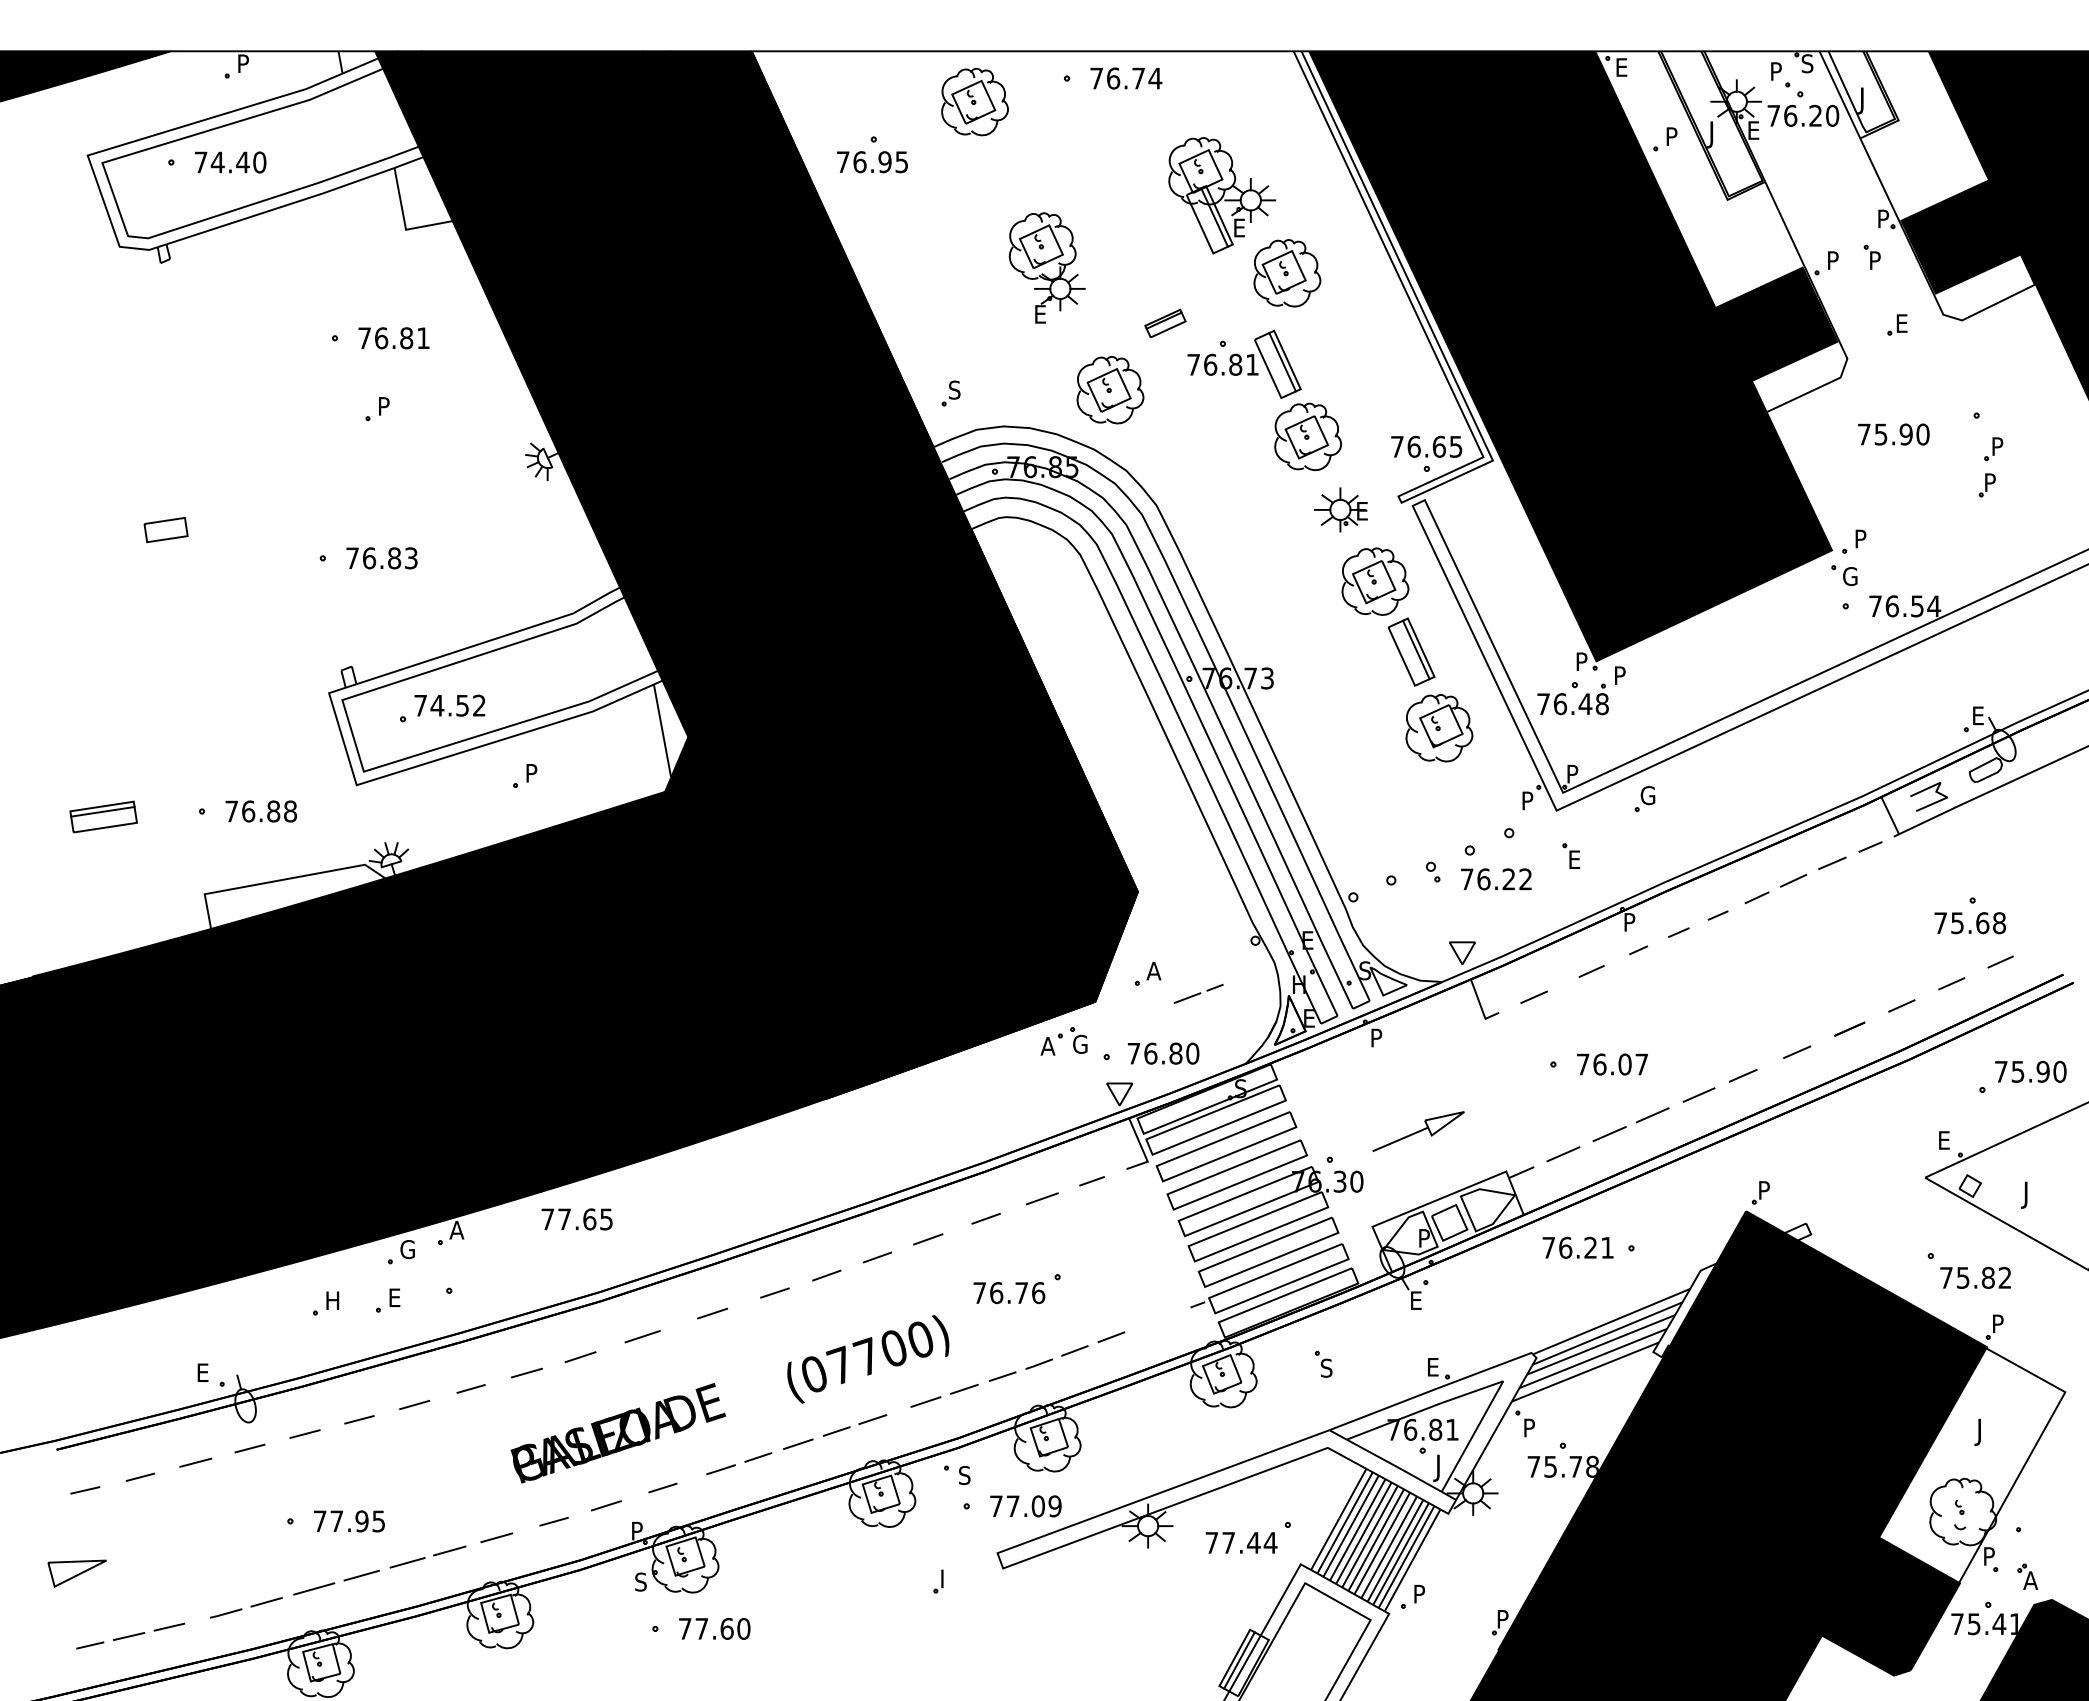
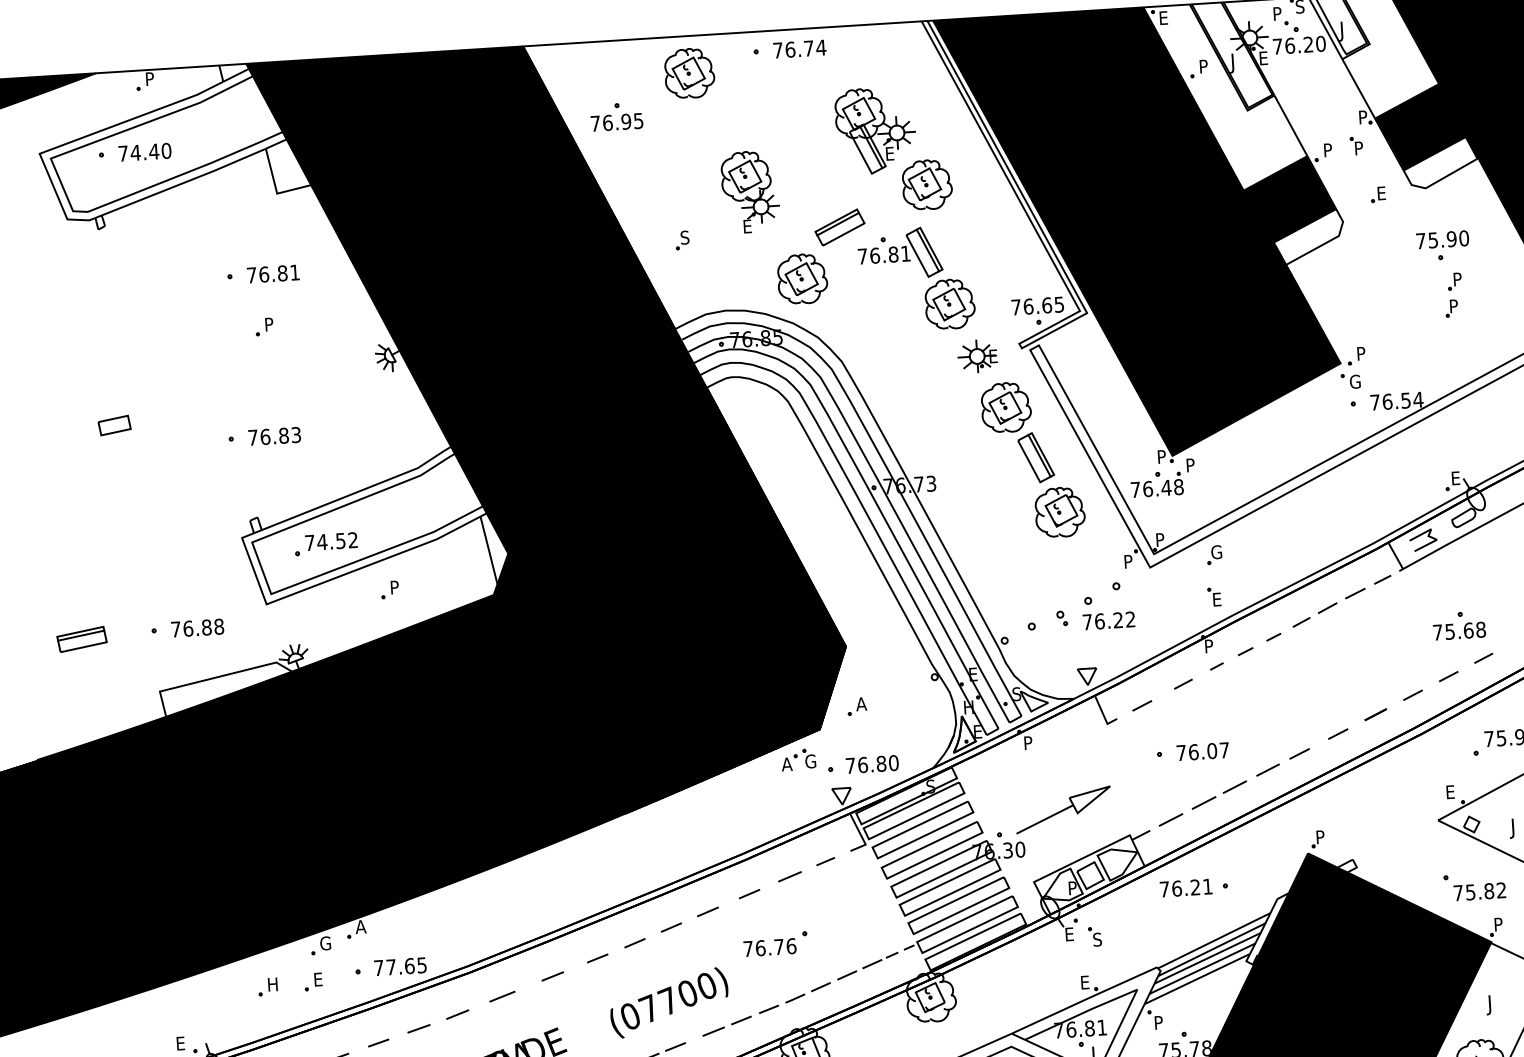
part: (1165, 323) -> (840, 227), size x1.67
part: (950, 393) -> (682, 240), moved
text: (1893, 434) -> (1442, 239), moved
part: (1571, 855) -> (1214, 596), moved
line: (1198, 993) -> (880, 960), moved
part: (1418, 1131) -> (1063, 809), size x1.43
text: (576, 1219) -> (400, 966), moved
part: (1323, 1363) -> (1095, 936), moved

